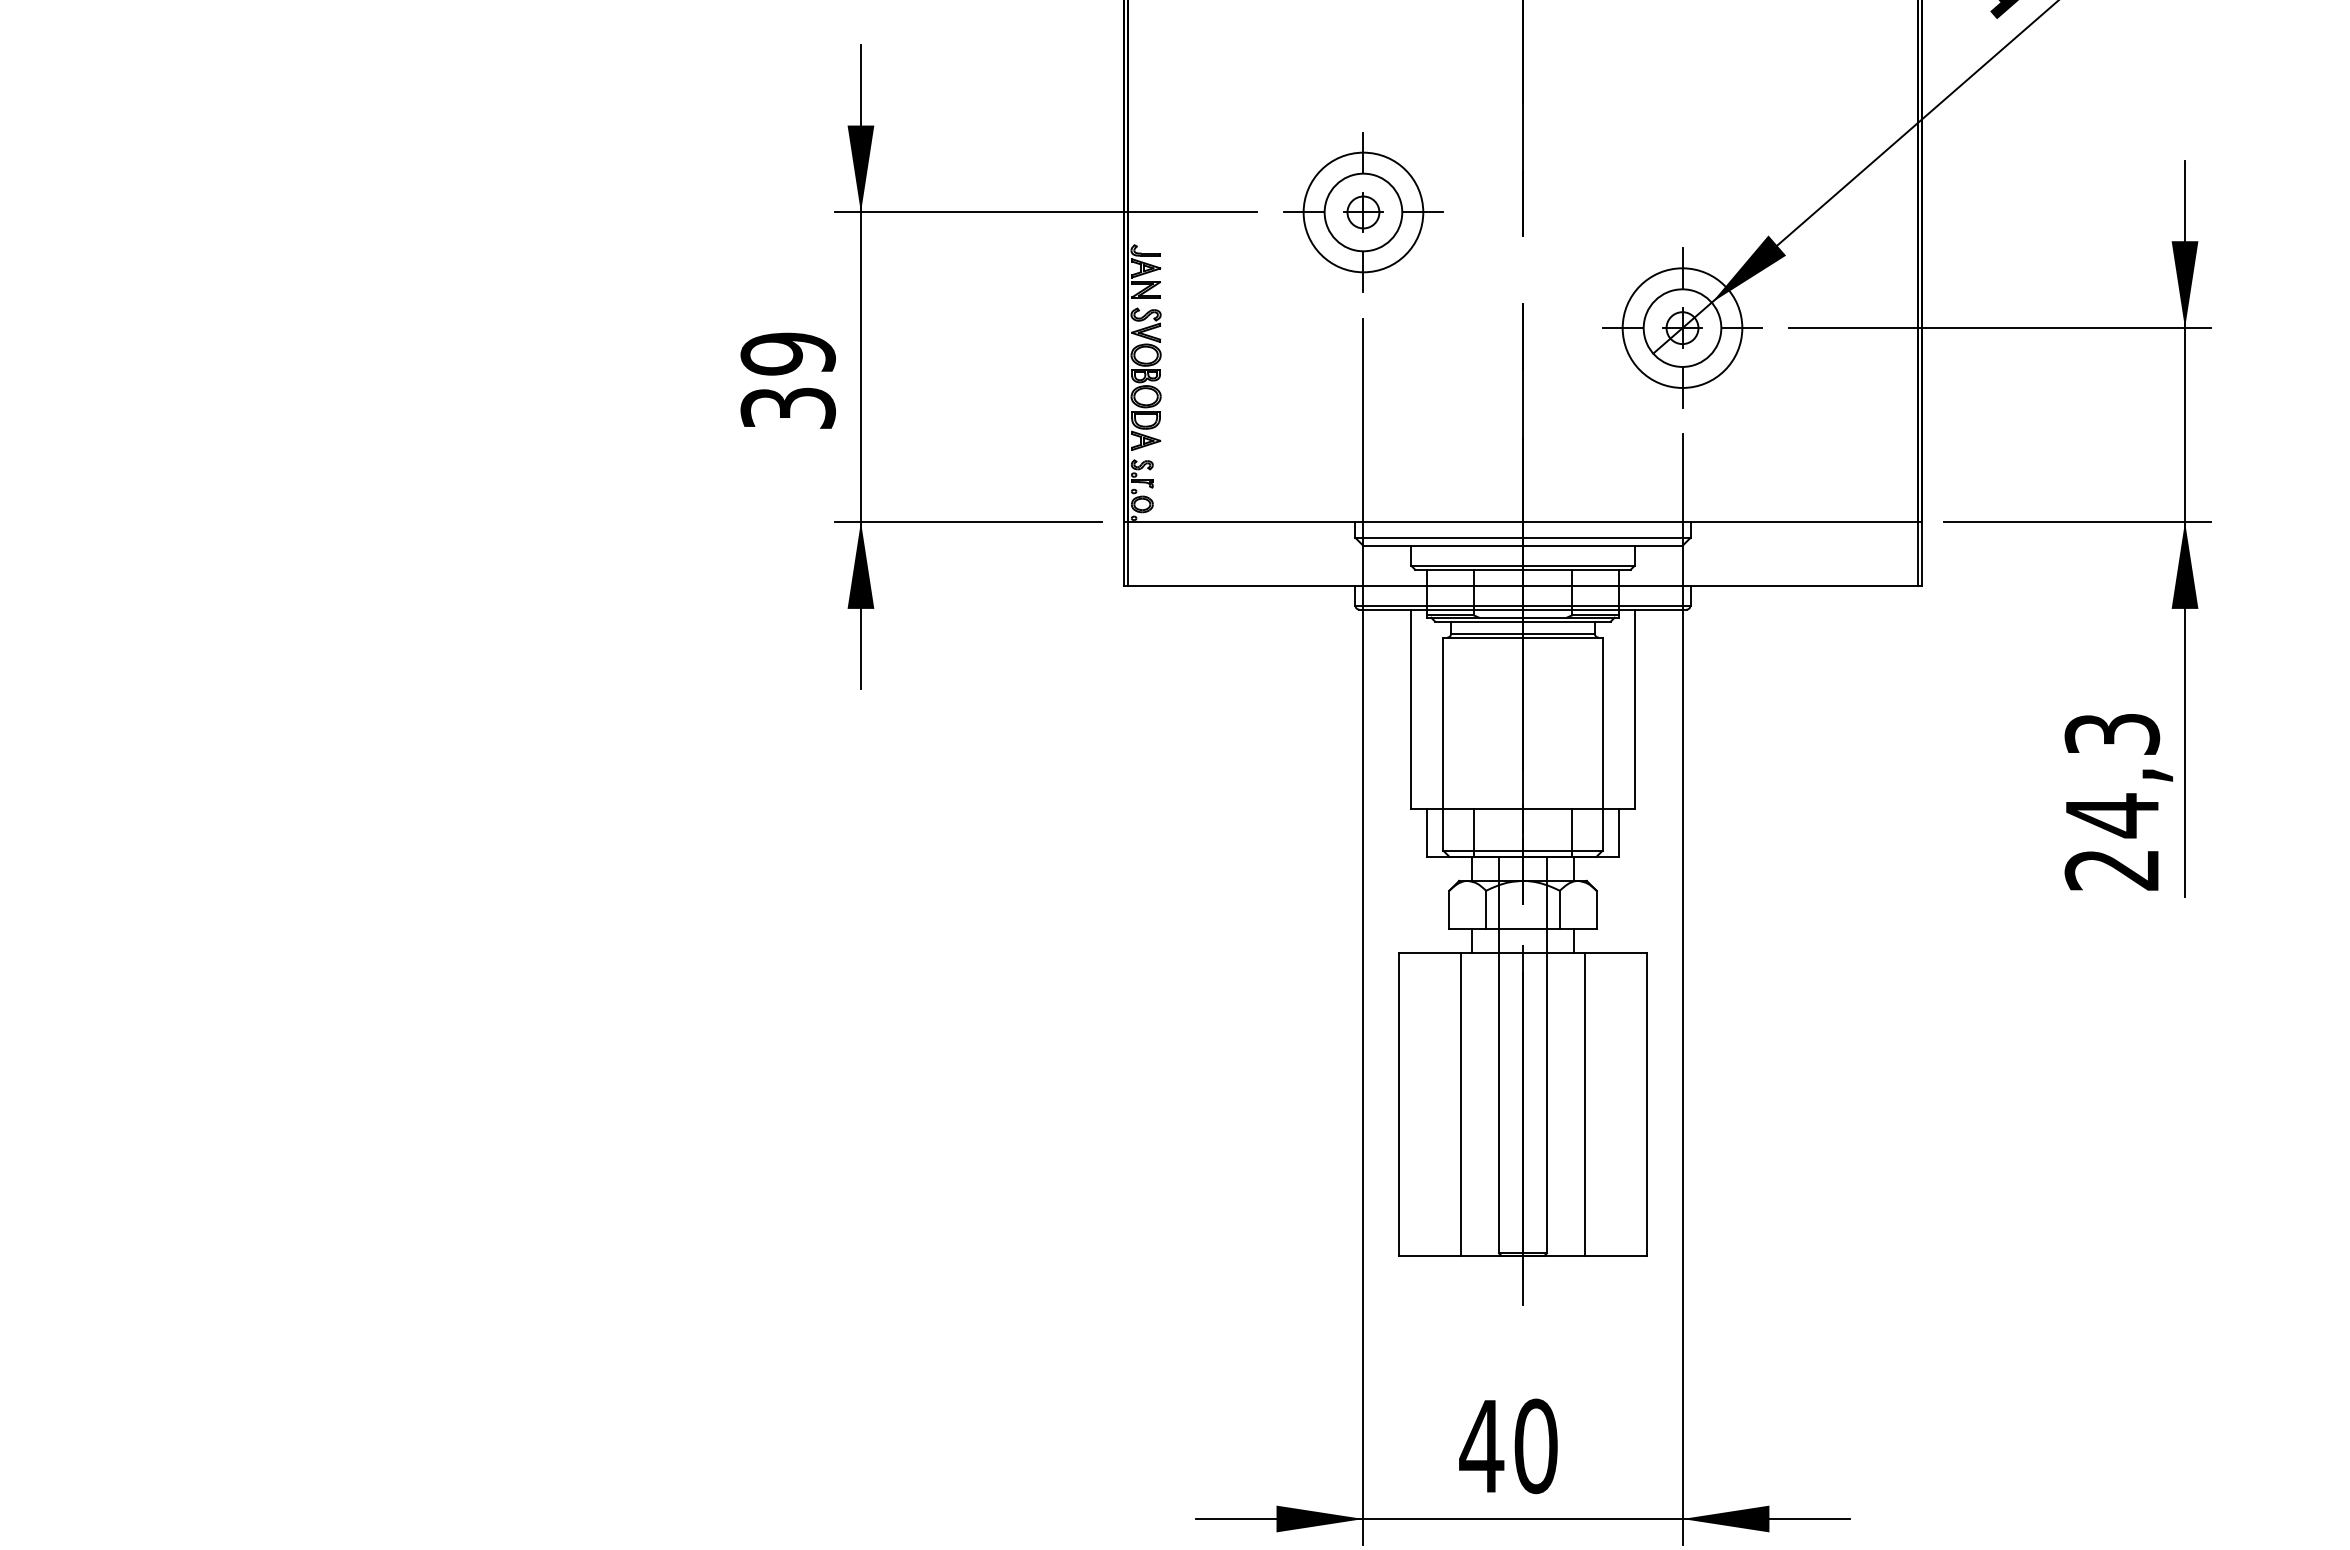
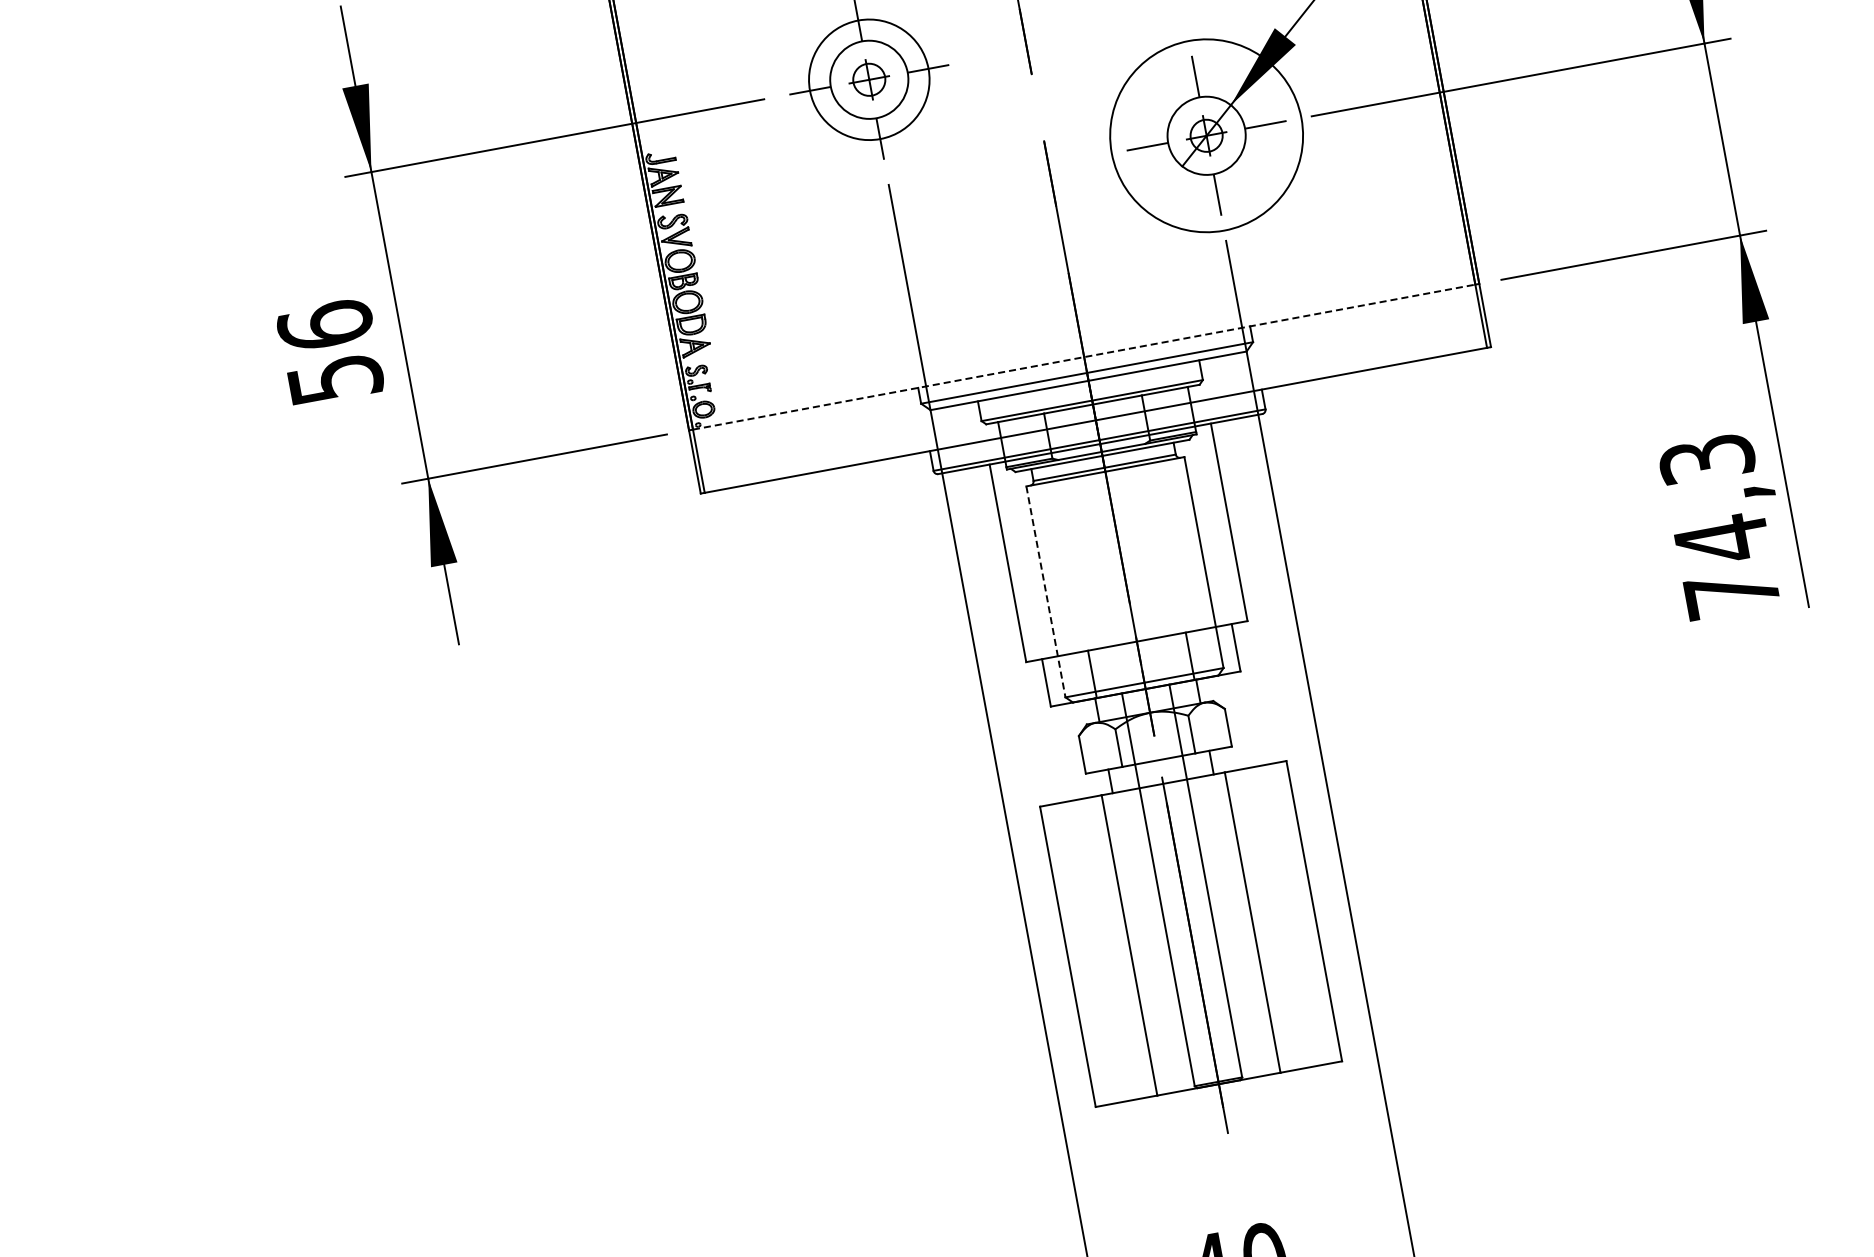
circle: (1682, 327) -> (1206, 135), size x1.6
text: (787, 380) -> (329, 352), 39 -> 56
line: (1522, 521) -> (1083, 356), solid -> dashed
line: (1443, 744) -> (1046, 592), solid -> dashed
text: (2111, 870) -> (1731, 594), 24,3 -> 74,3

